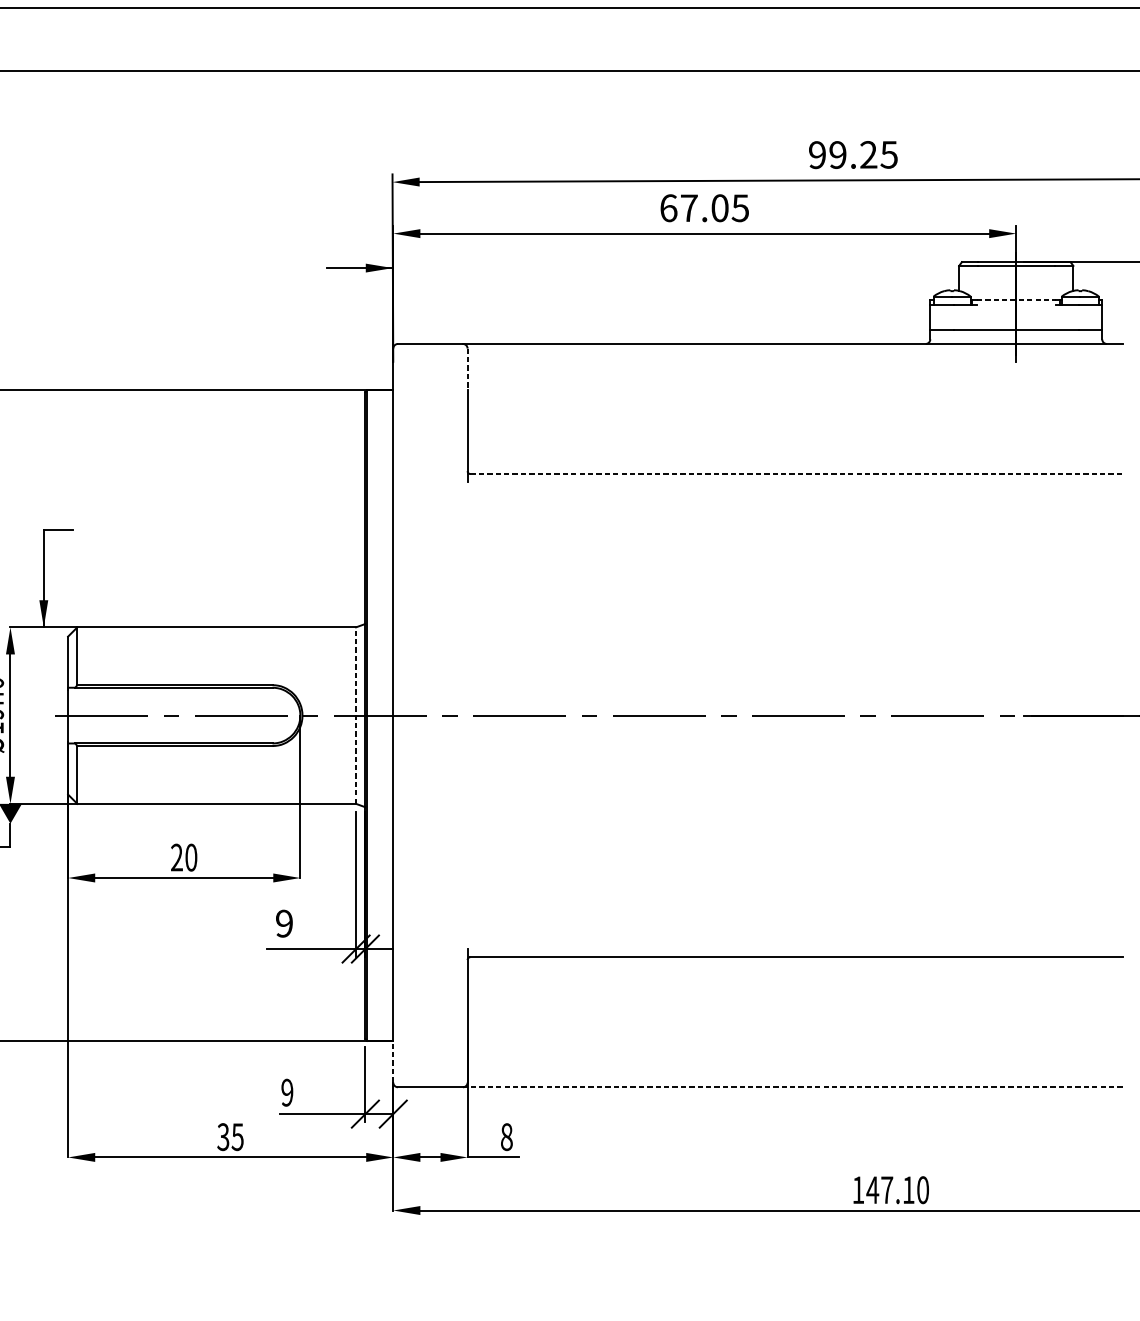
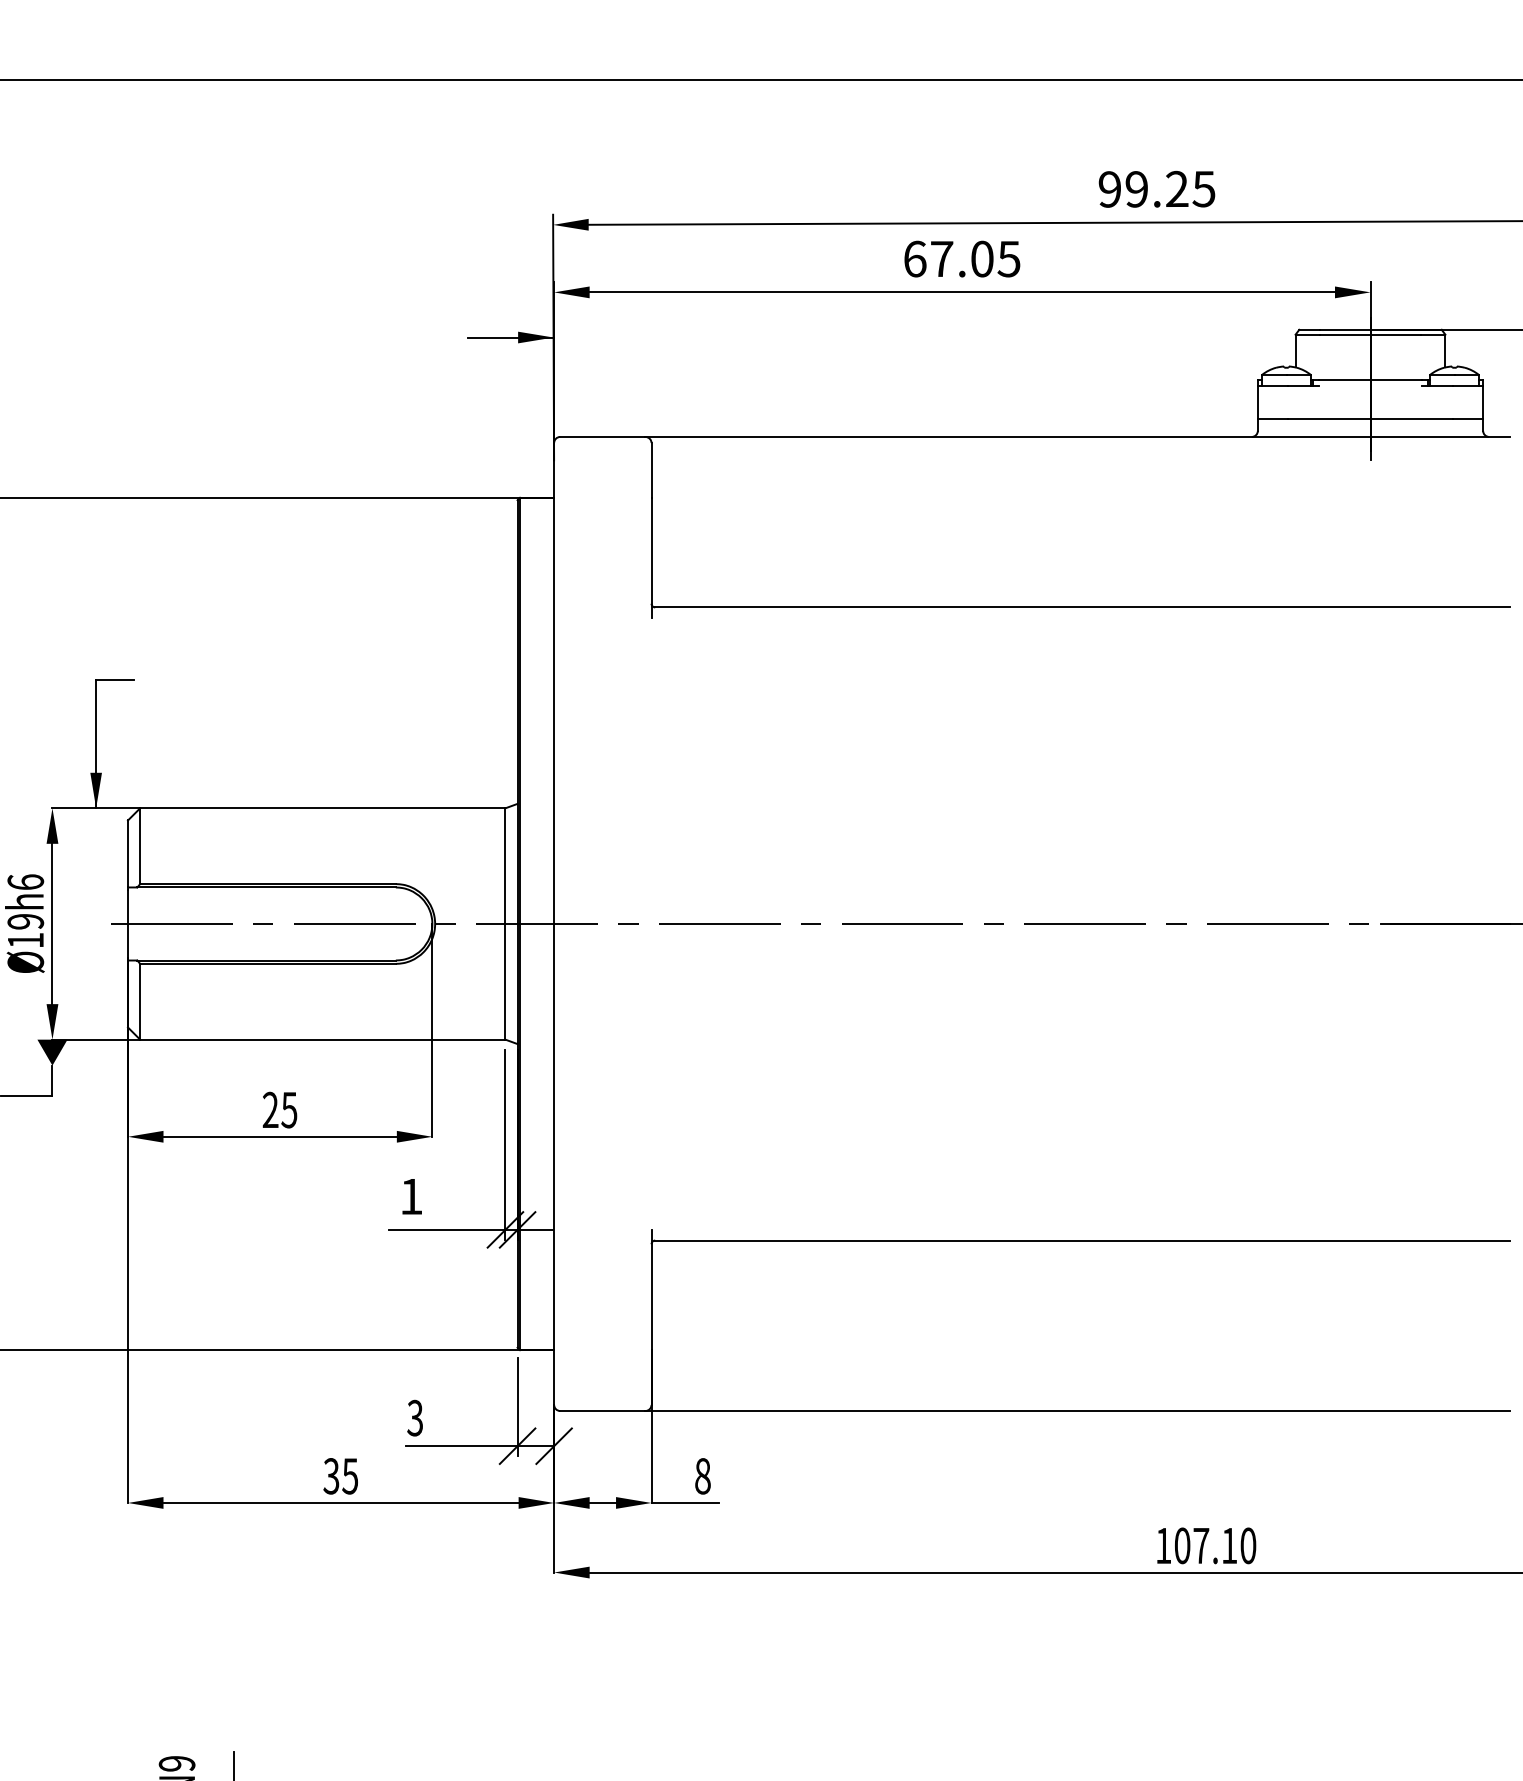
line: (1016, 300) -> (1370, 379), dashed -> solid
line: (467, 369) -> (651, 470), dashed -> solid
line: (797, 474) -> (1083, 607), dashed -> solid
line: (356, 715) -> (505, 923), dashed -> solid
text: (191, 857) -> (289, 1109), 20 -> 25
text: (284, 923) -> (411, 1196), 9 -> 1
line: (393, 1061) -> (554, 1377), dashed -> solid
line: (792, 1087) -> (1077, 1411), dashed -> solid
text: (286, 1092) -> (414, 1418), 9 -> 3
text: (872, 1189) -> (1181, 1545), 147.10 -> 107.10

